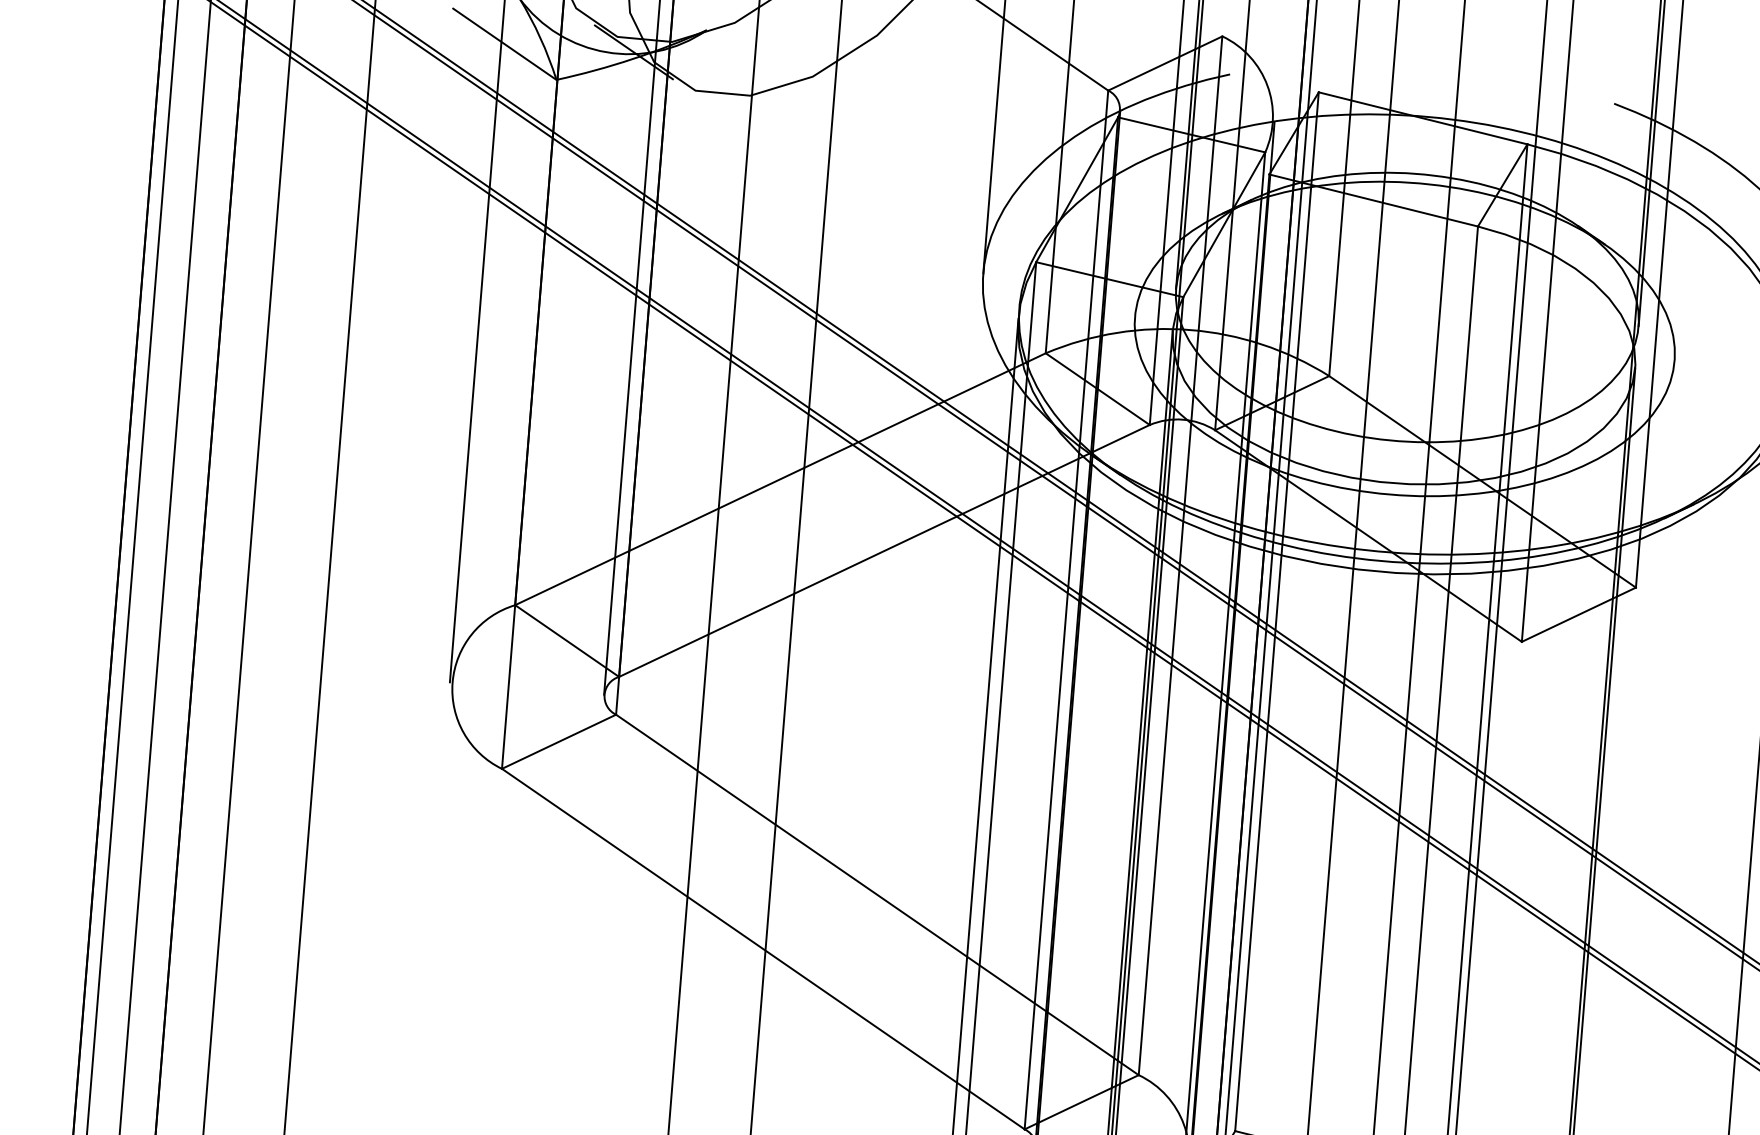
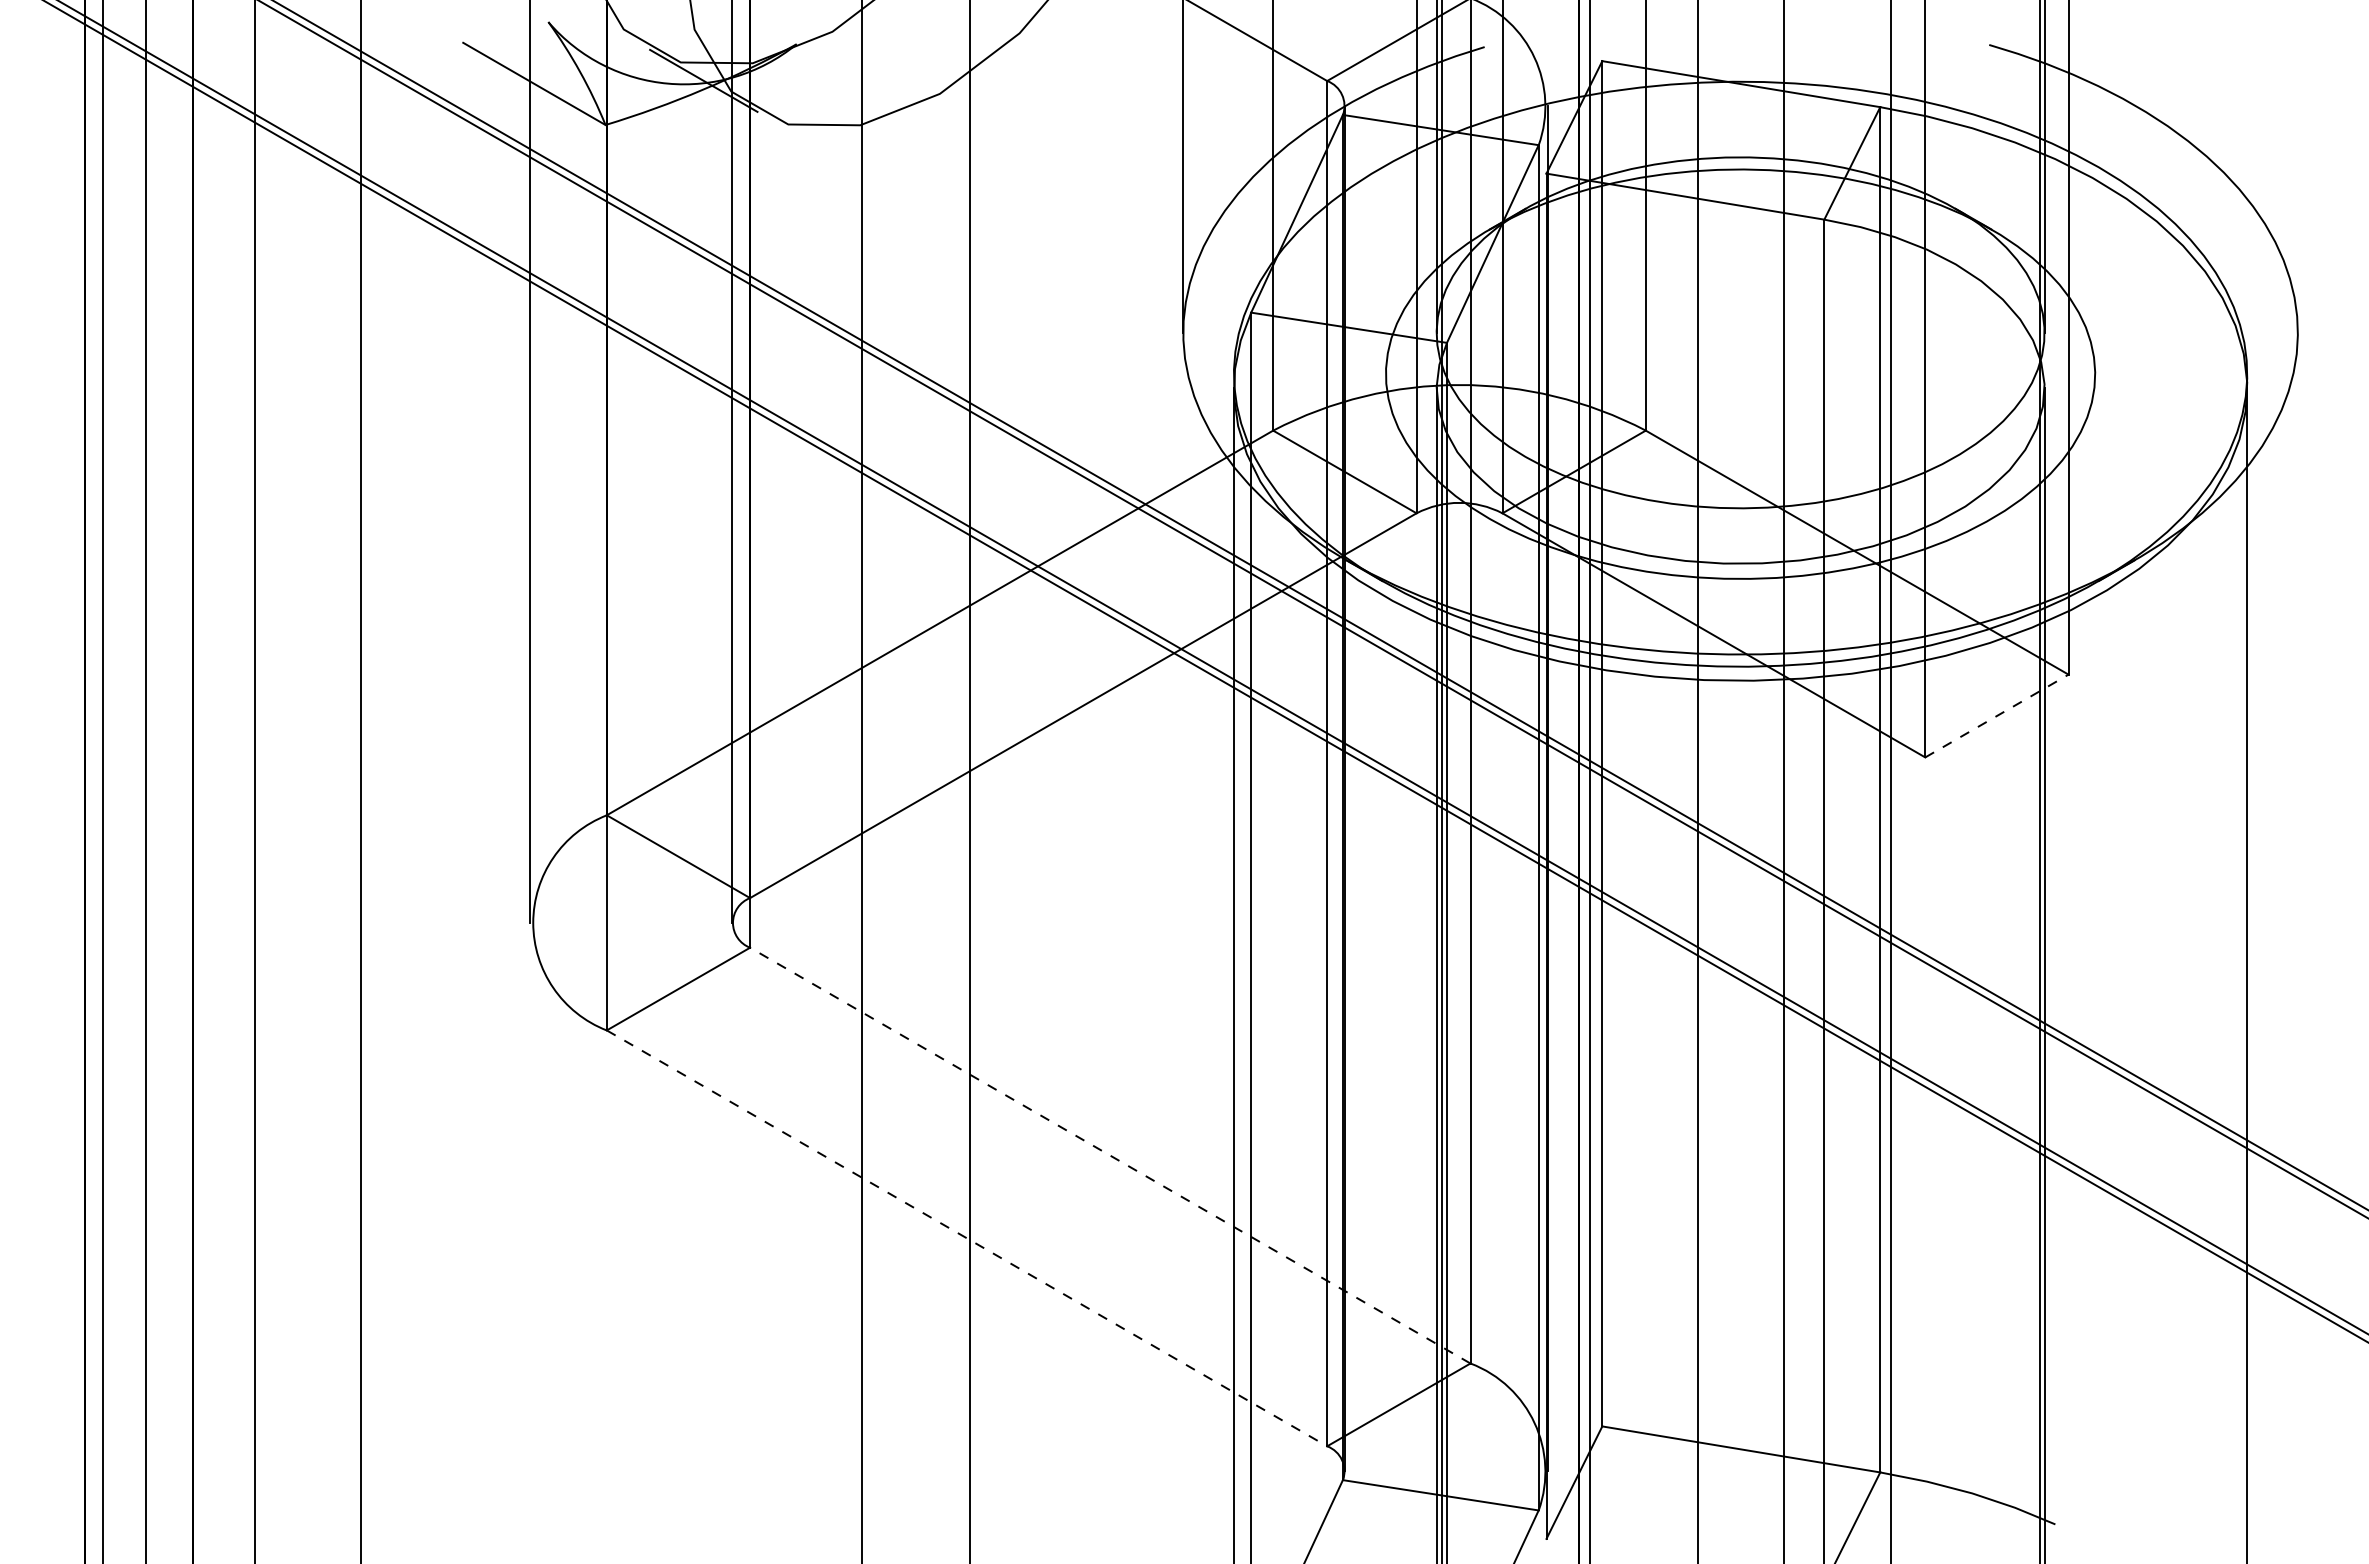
line: (1578, 615) -> (1996, 716), solid -> dashed
line: (877, 894) -> (1110, 1155), solid -> dashed
line: (763, 949) -> (967, 1238), solid -> dashed

